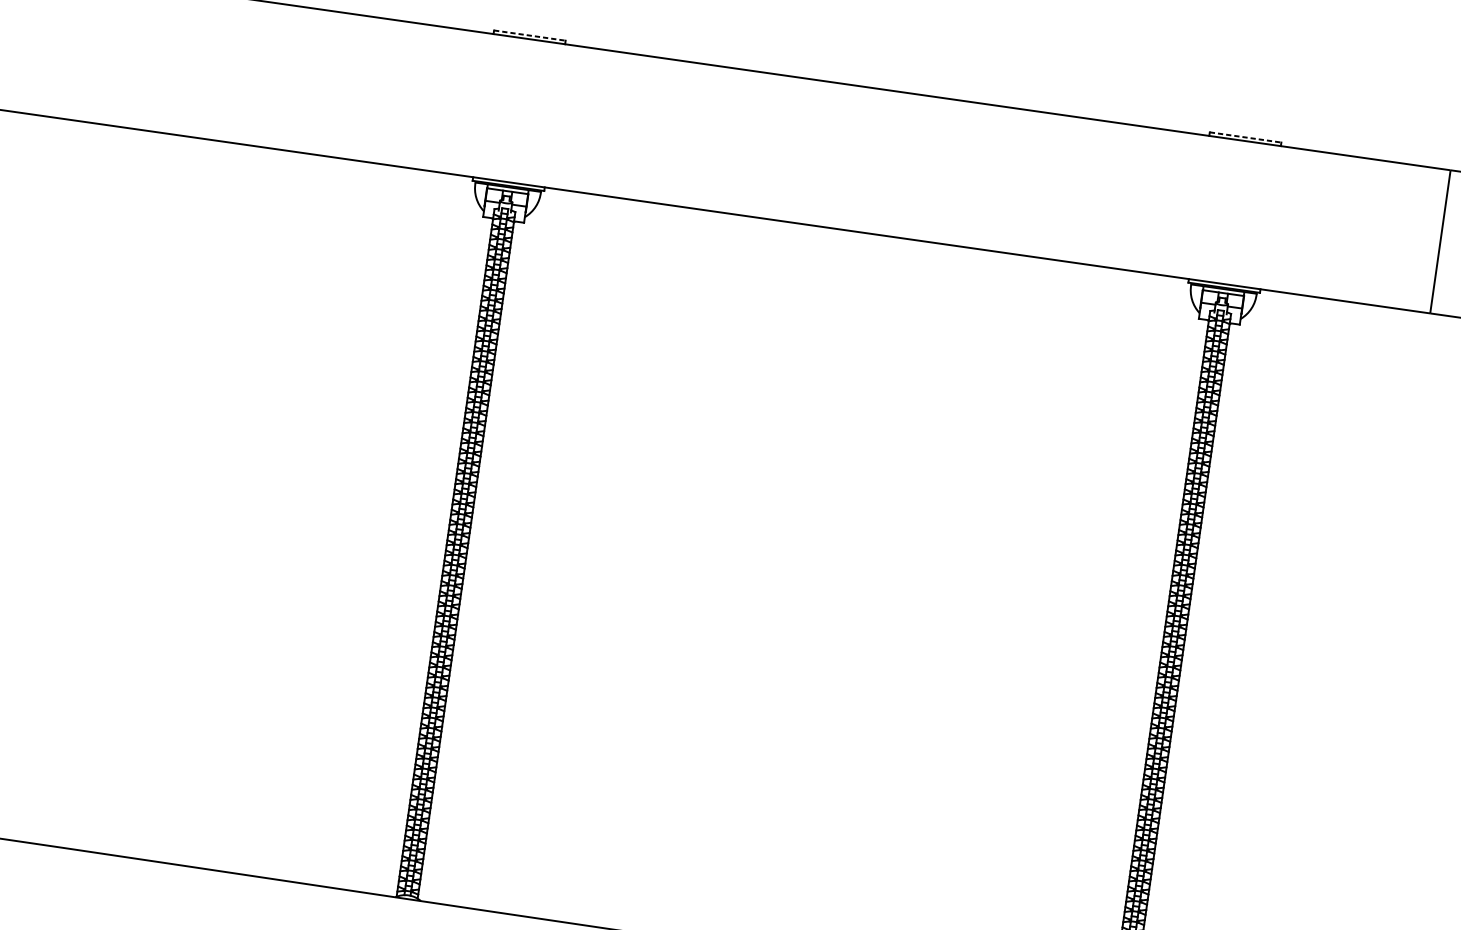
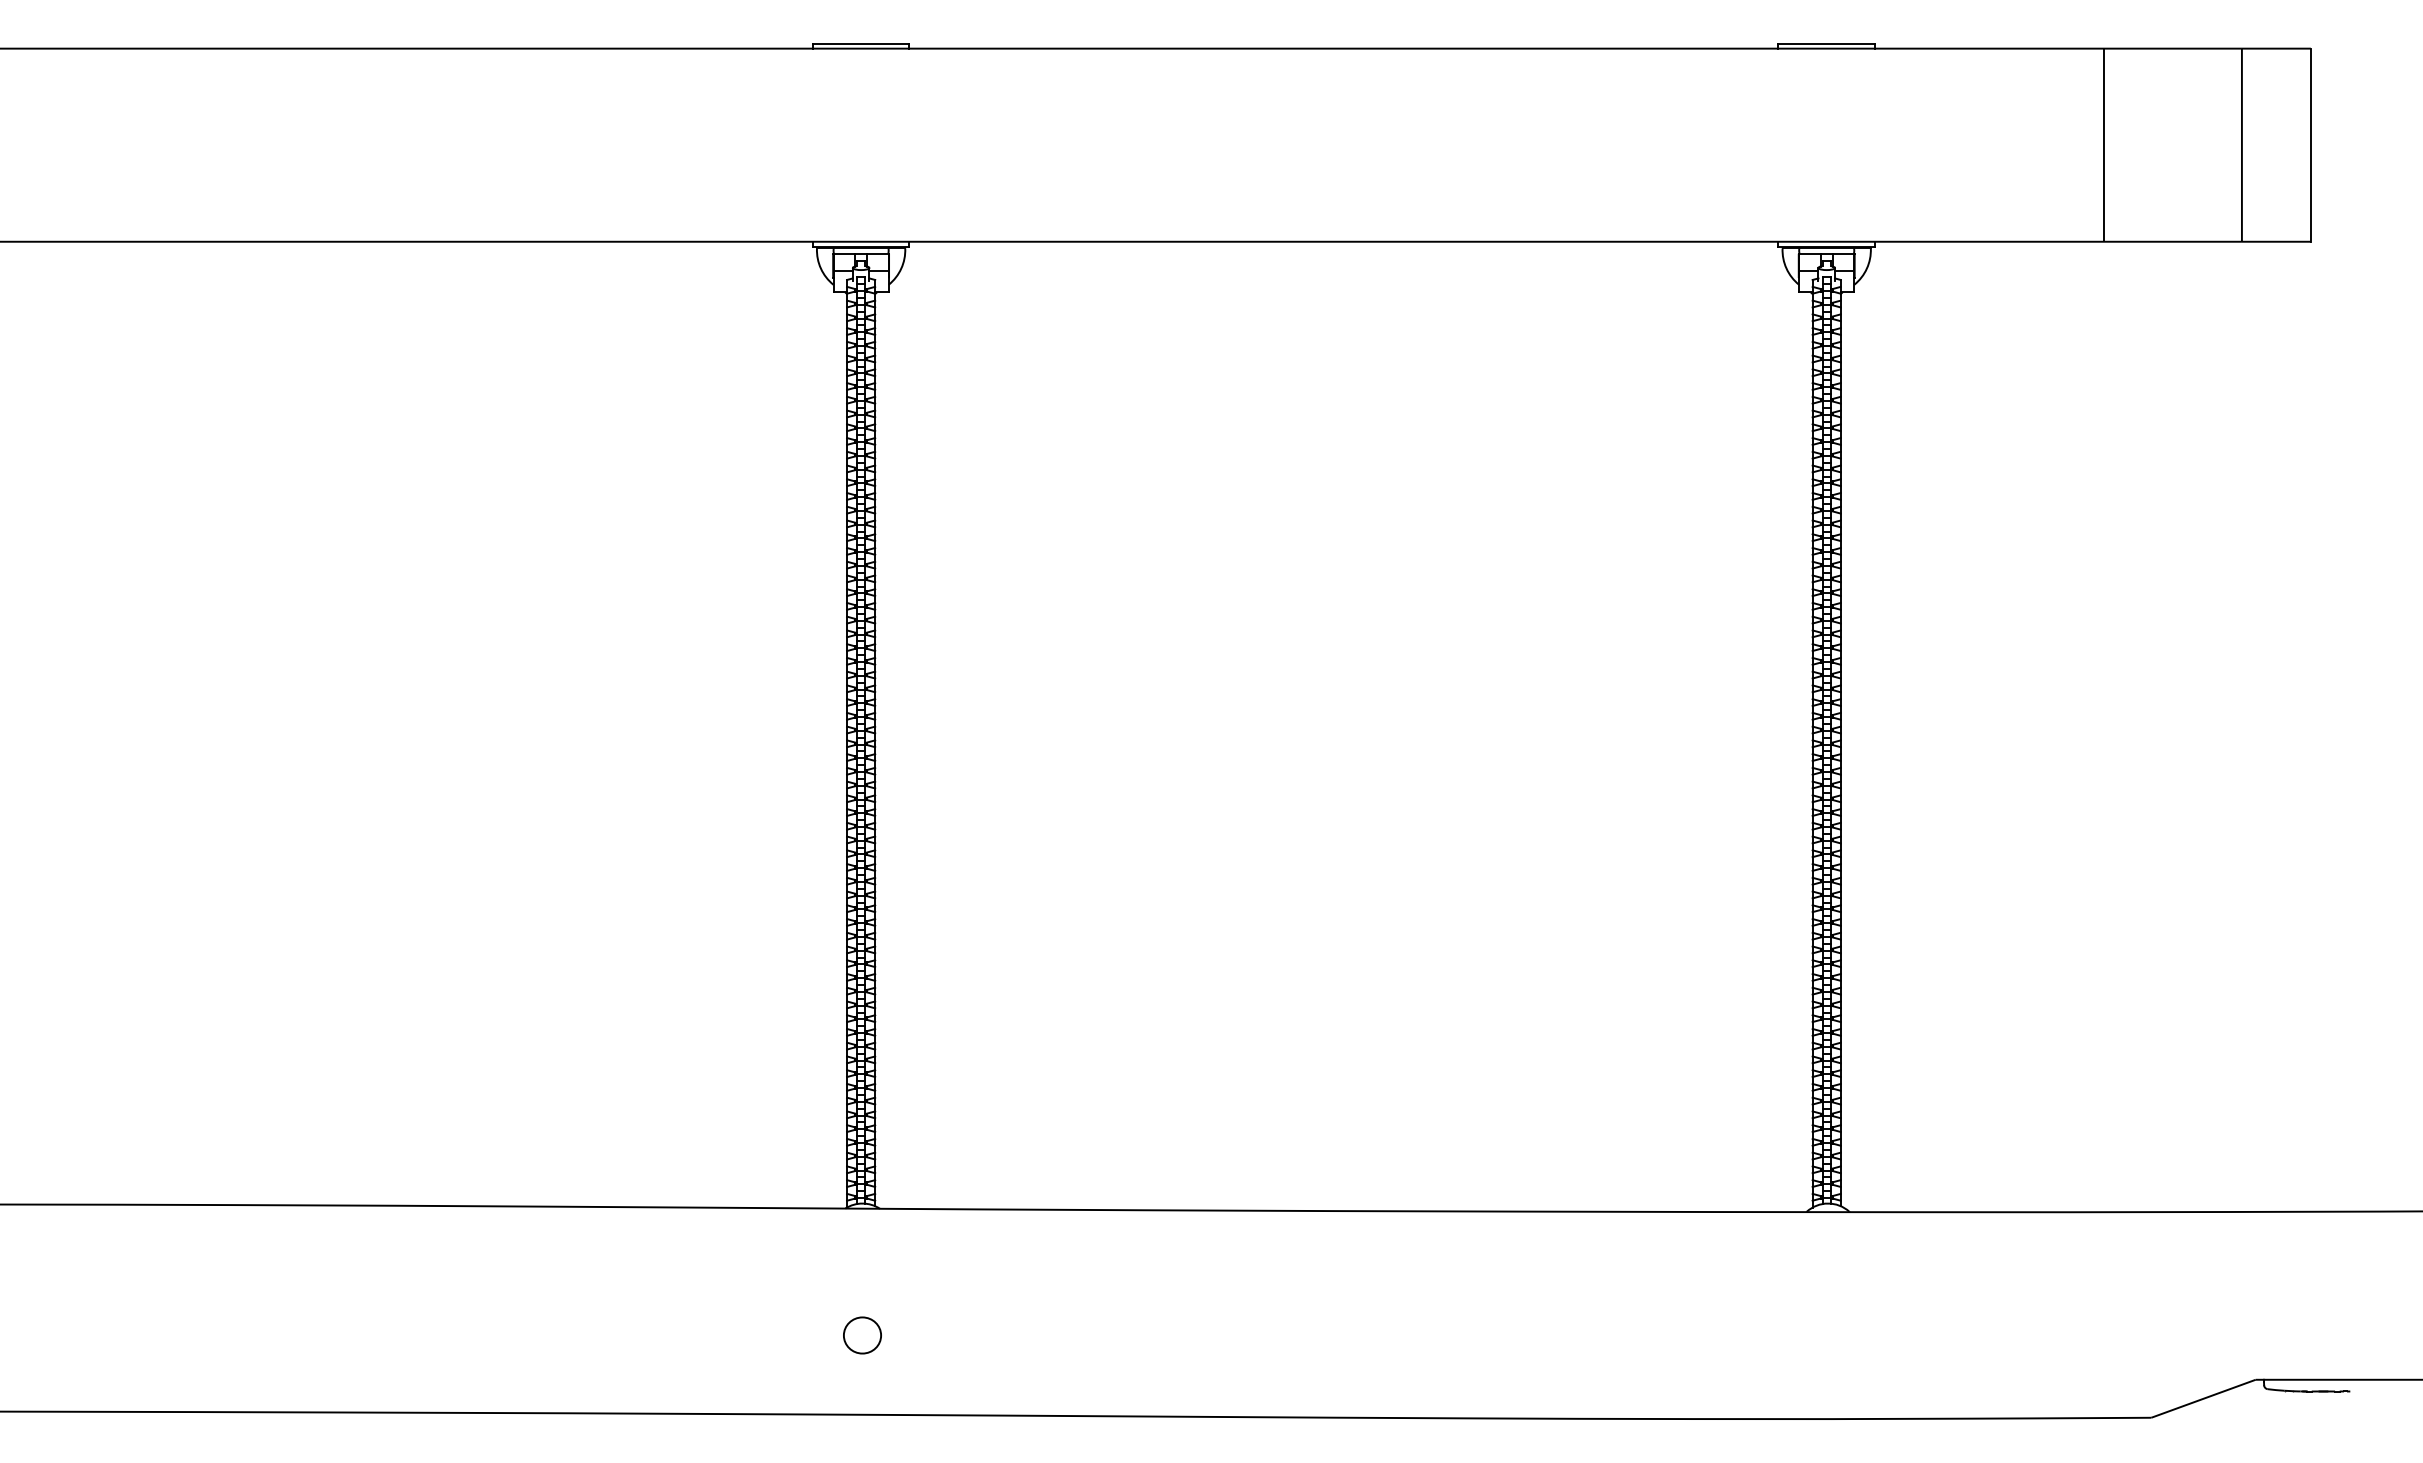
line: (530, 35) -> (861, 43), dashed -> solid
line: (1246, 137) -> (1827, 43), dashed -> solid

